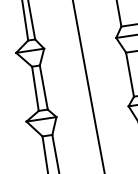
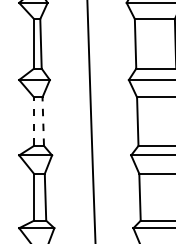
line: (44, 87) -> (43, 121), solid -> dashed
line: (35, 88) -> (34, 121), solid -> dashed

